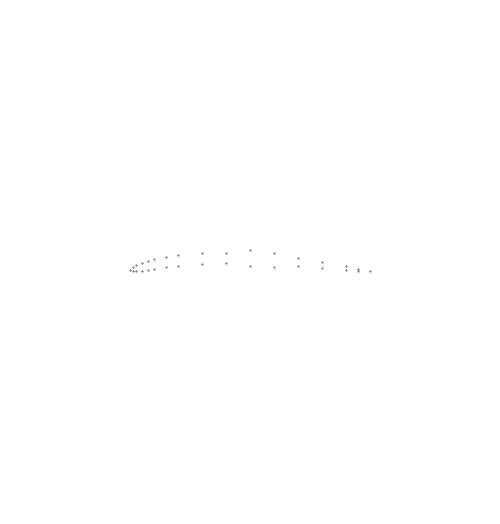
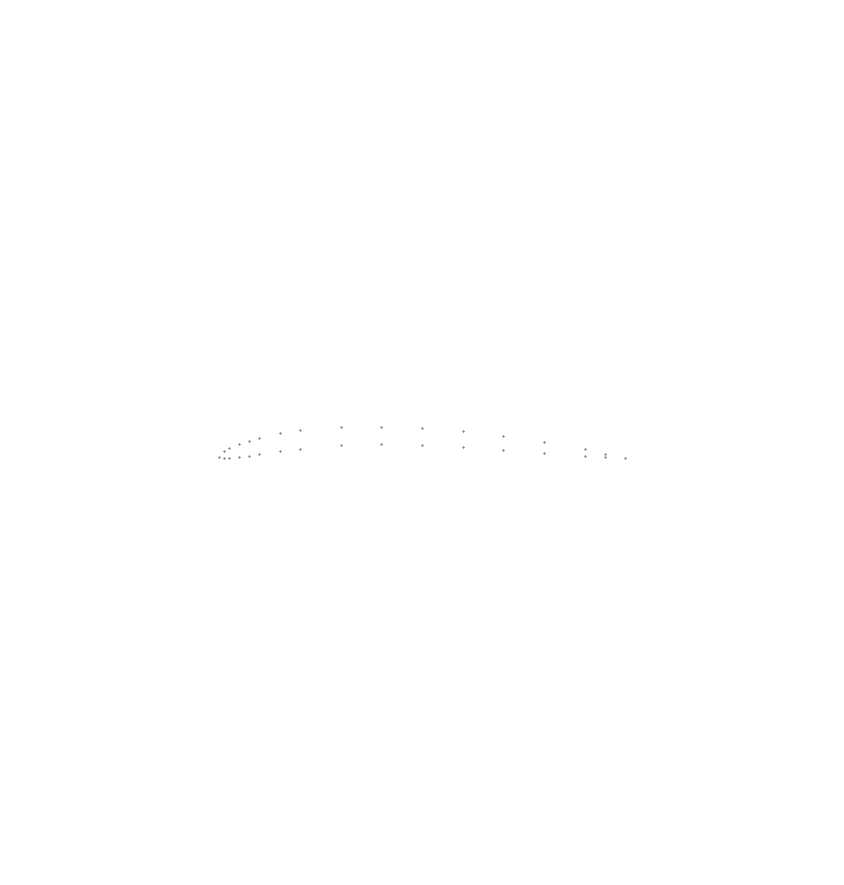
part: (250, 258) -> (422, 436), size x0.62
part: (274, 259) -> (463, 438), size x0.62

